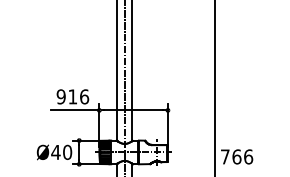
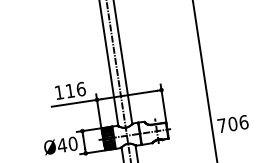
text: (60, 96) -> (58, 92), 916 -> 116
text: (236, 156) -> (232, 123), 766 -> 706

